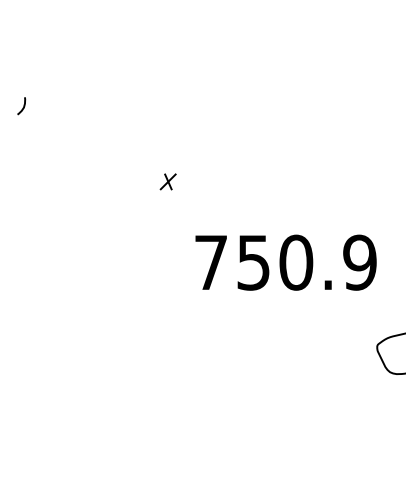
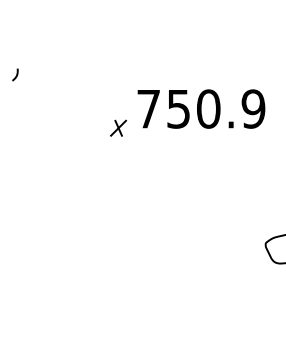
part: (168, 180) -> (118, 127), size x1.43
text: (286, 261) -> (201, 108), moved

